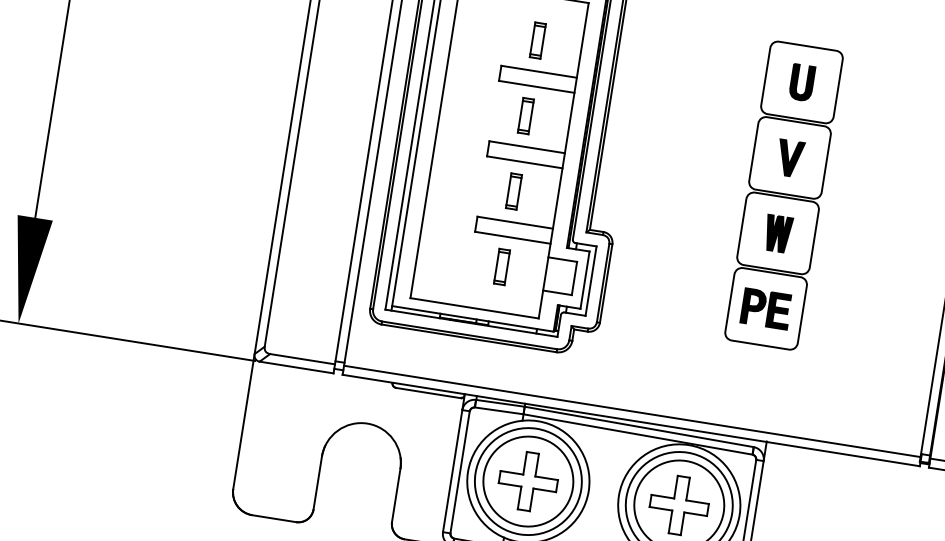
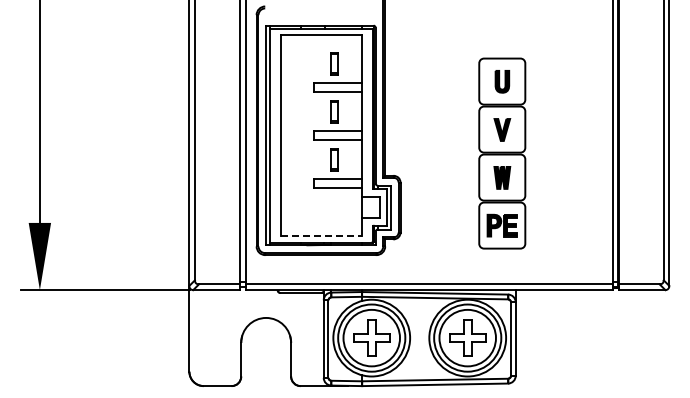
part: (784, 195) -> (502, 153), moved
part: (502, 266) -> (334, 207), removed
line: (474, 307) -> (321, 235), solid -> dashed

